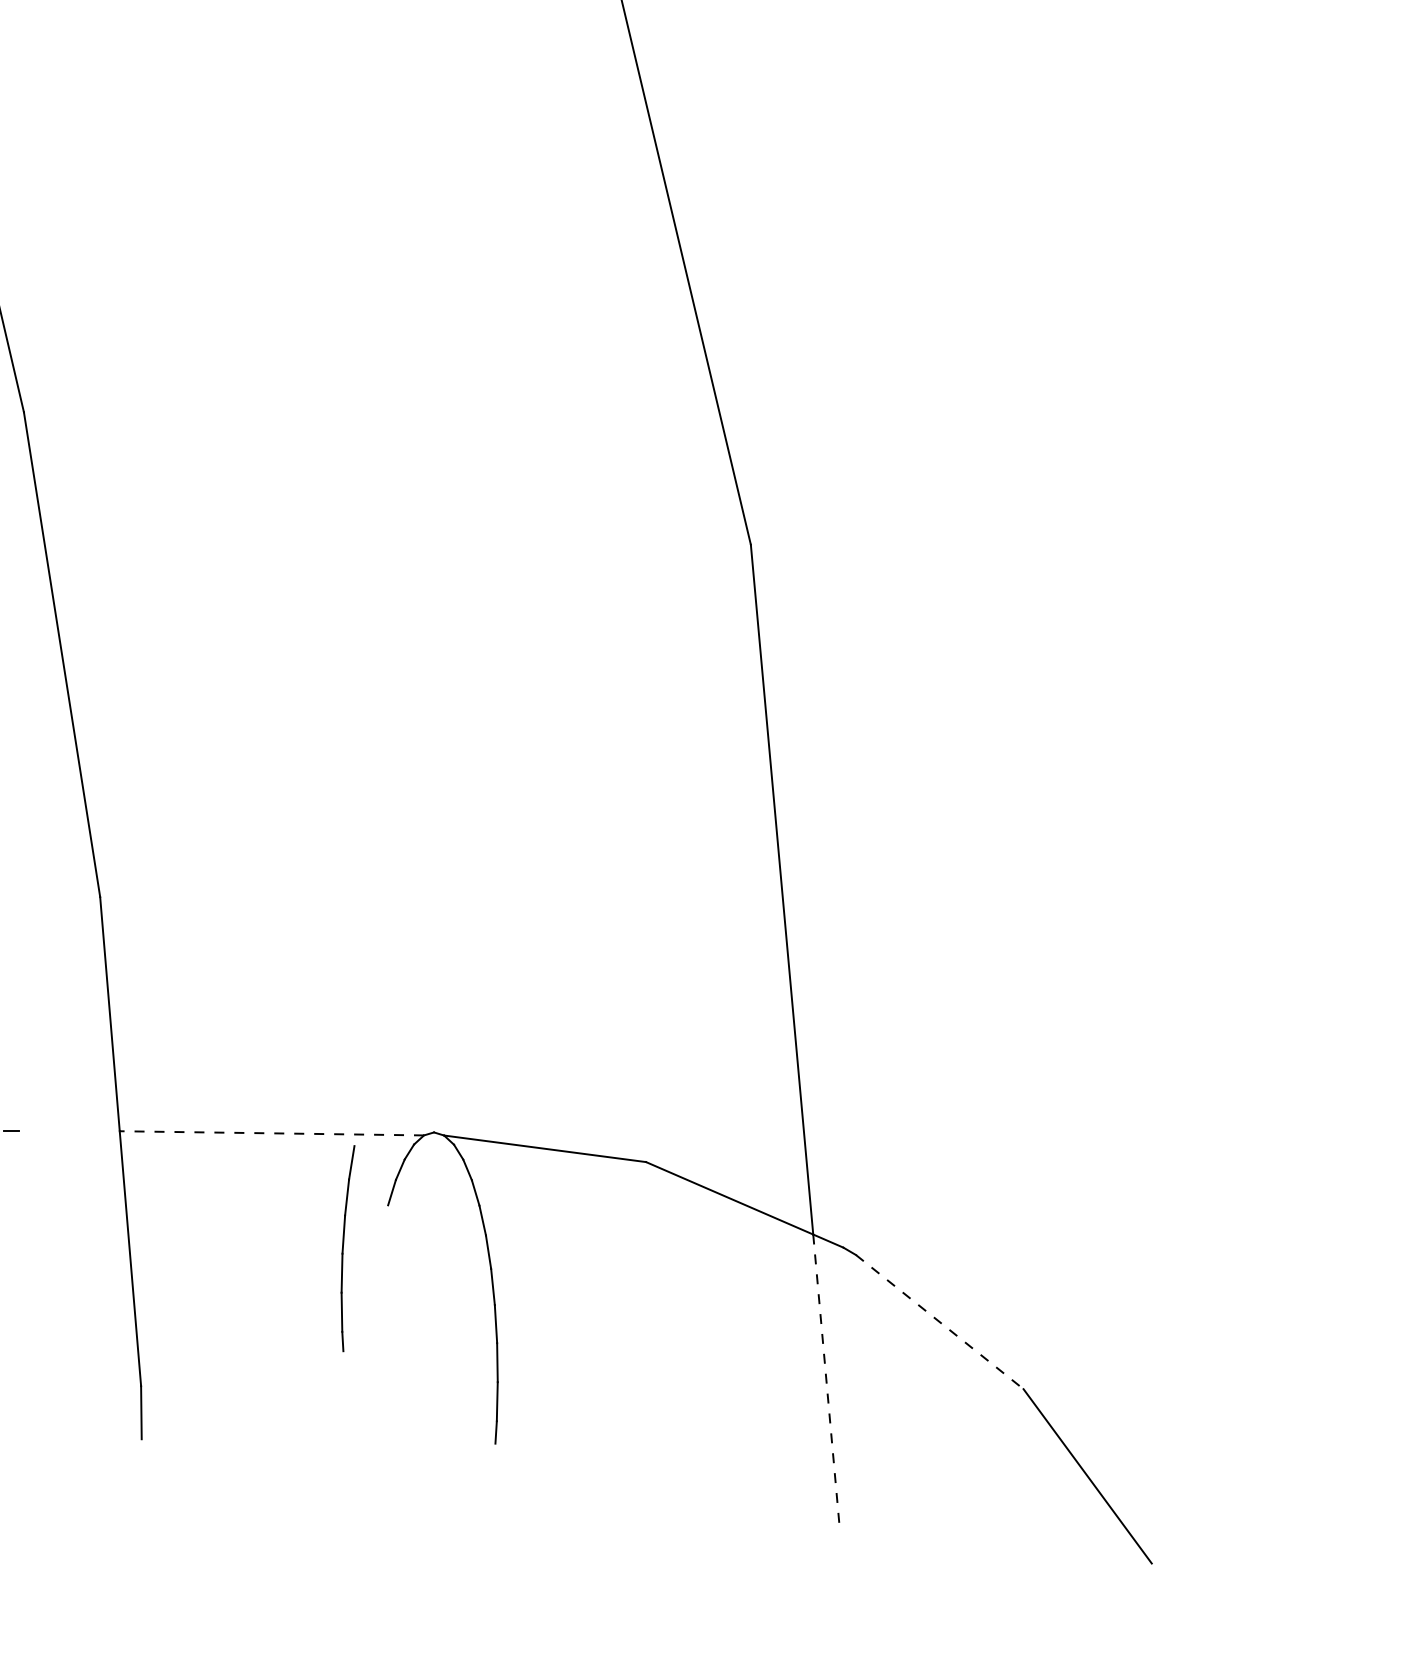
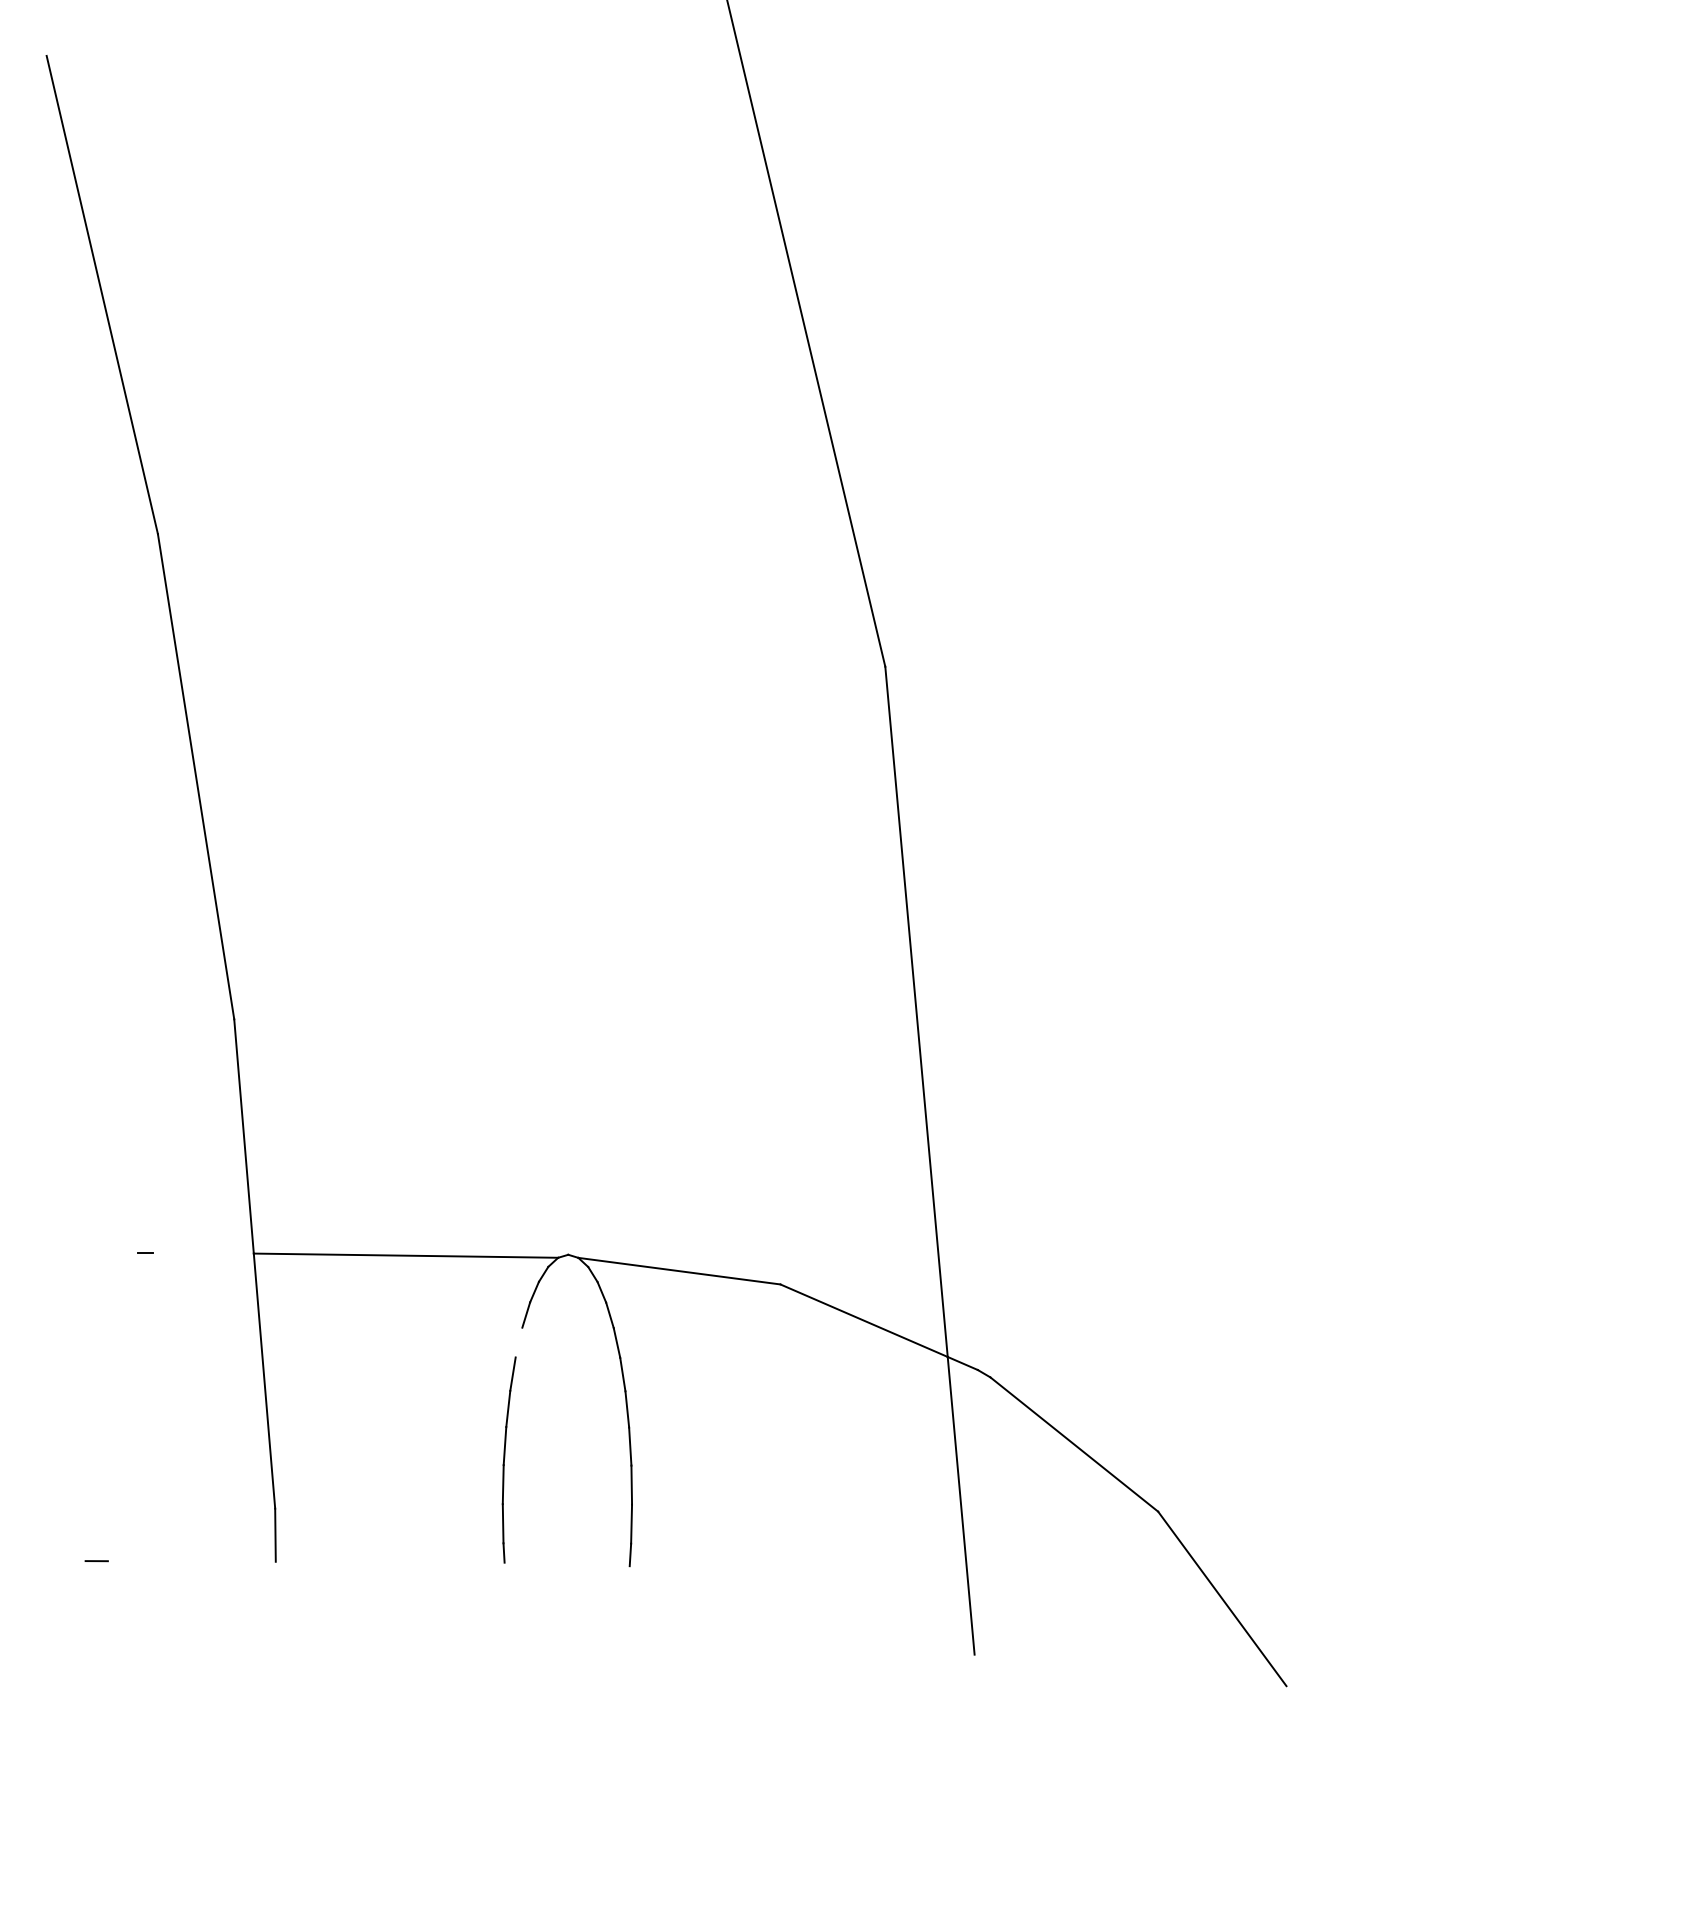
line: (271, 1133) -> (405, 1255), dashed -> solid
part: (347, 1248) -> (508, 1459), moved
line: (939, 1322) -> (1074, 1444), dashed -> solid
line: (827, 1384) -> (961, 1506), dashed -> solid

